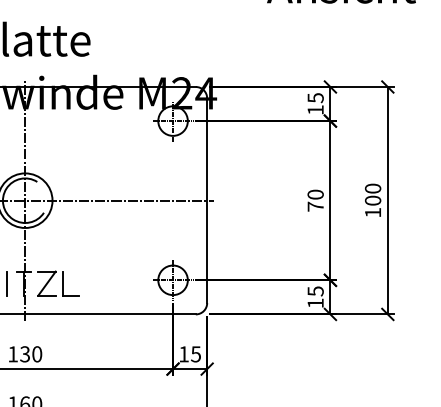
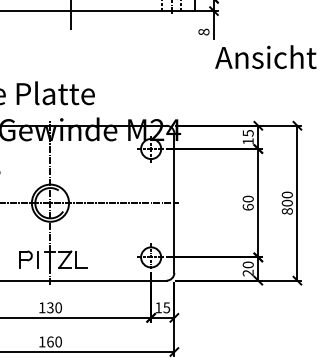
text: (314, 205) -> (247, 206), 70 -> 60
text: (371, 212) -> (286, 211), 100 -> 800
text: (314, 296) -> (247, 268), 15 -> 20

